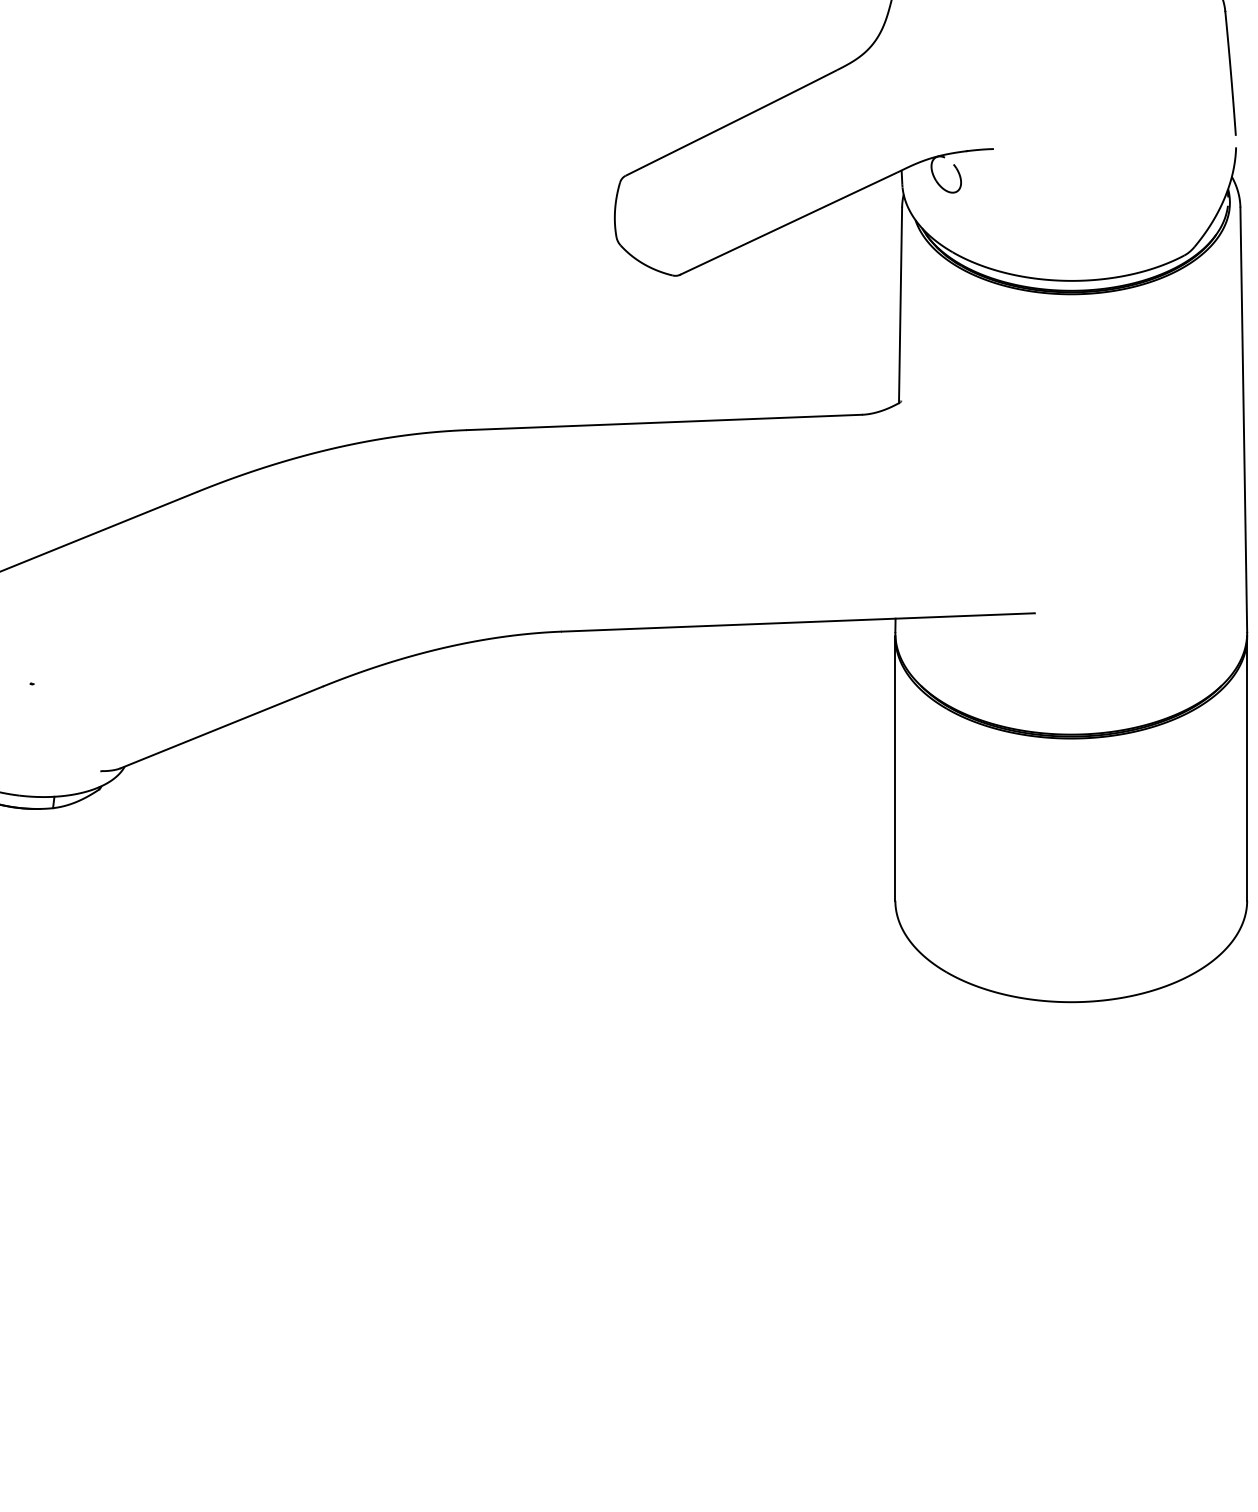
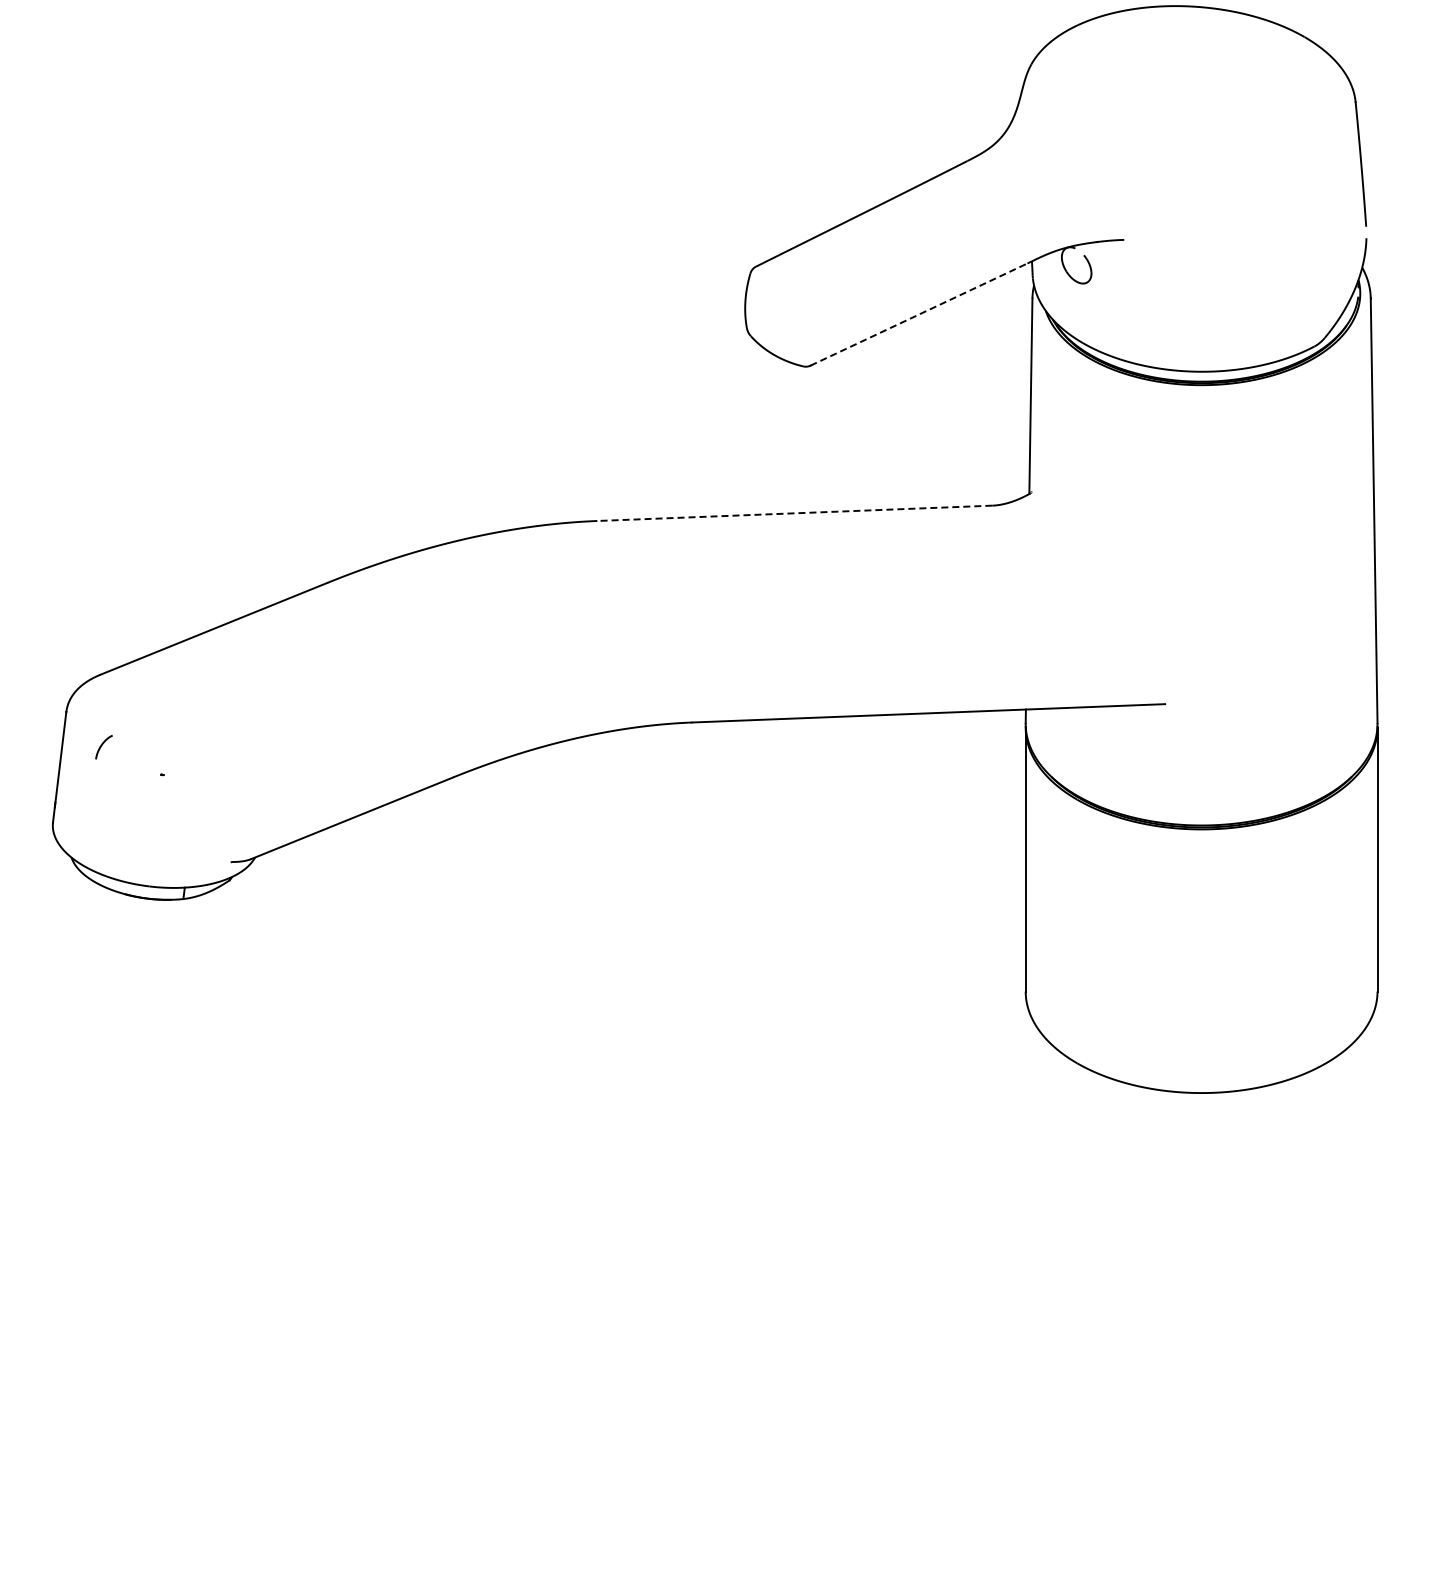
line: (788, 223) -> (918, 314), solid -> dashed
line: (664, 422) -> (794, 513), solid -> dashed

